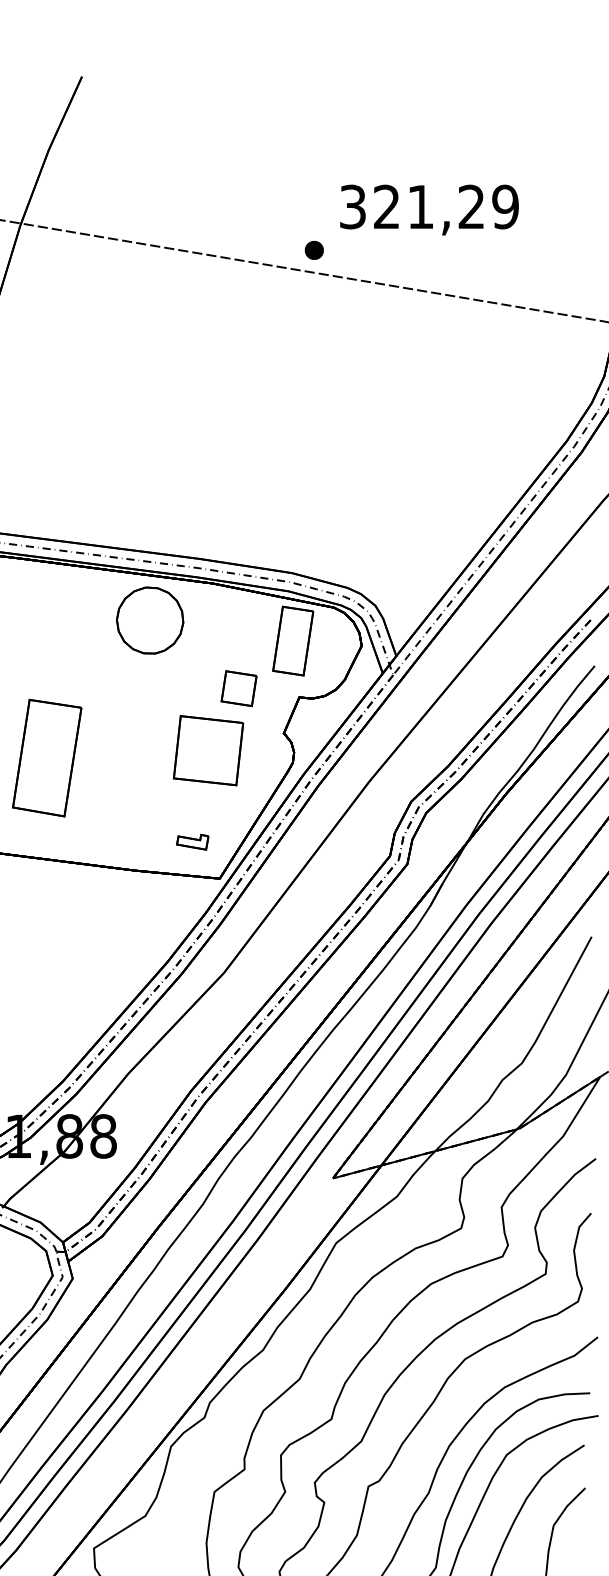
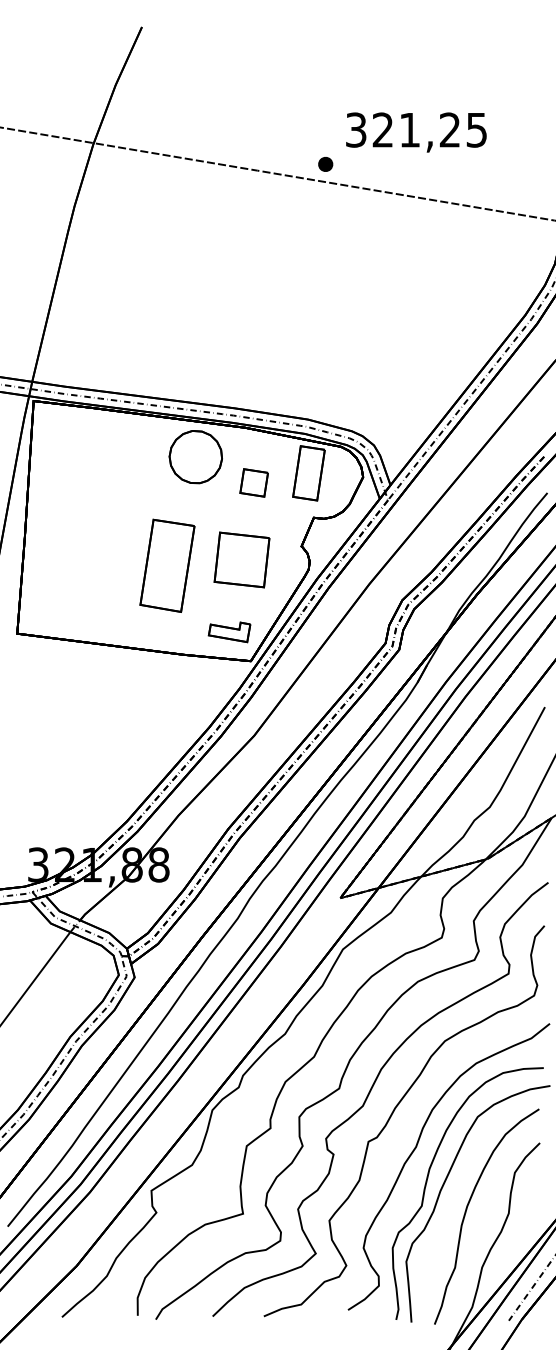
text: (505, 206) -> (476, 129), 321,29 -> 321,25
part: (238, 688) -> (253, 482), moved
part: (47, 757) -> (167, 565), moved
part: (192, 842) -> (229, 632), size x1.67

